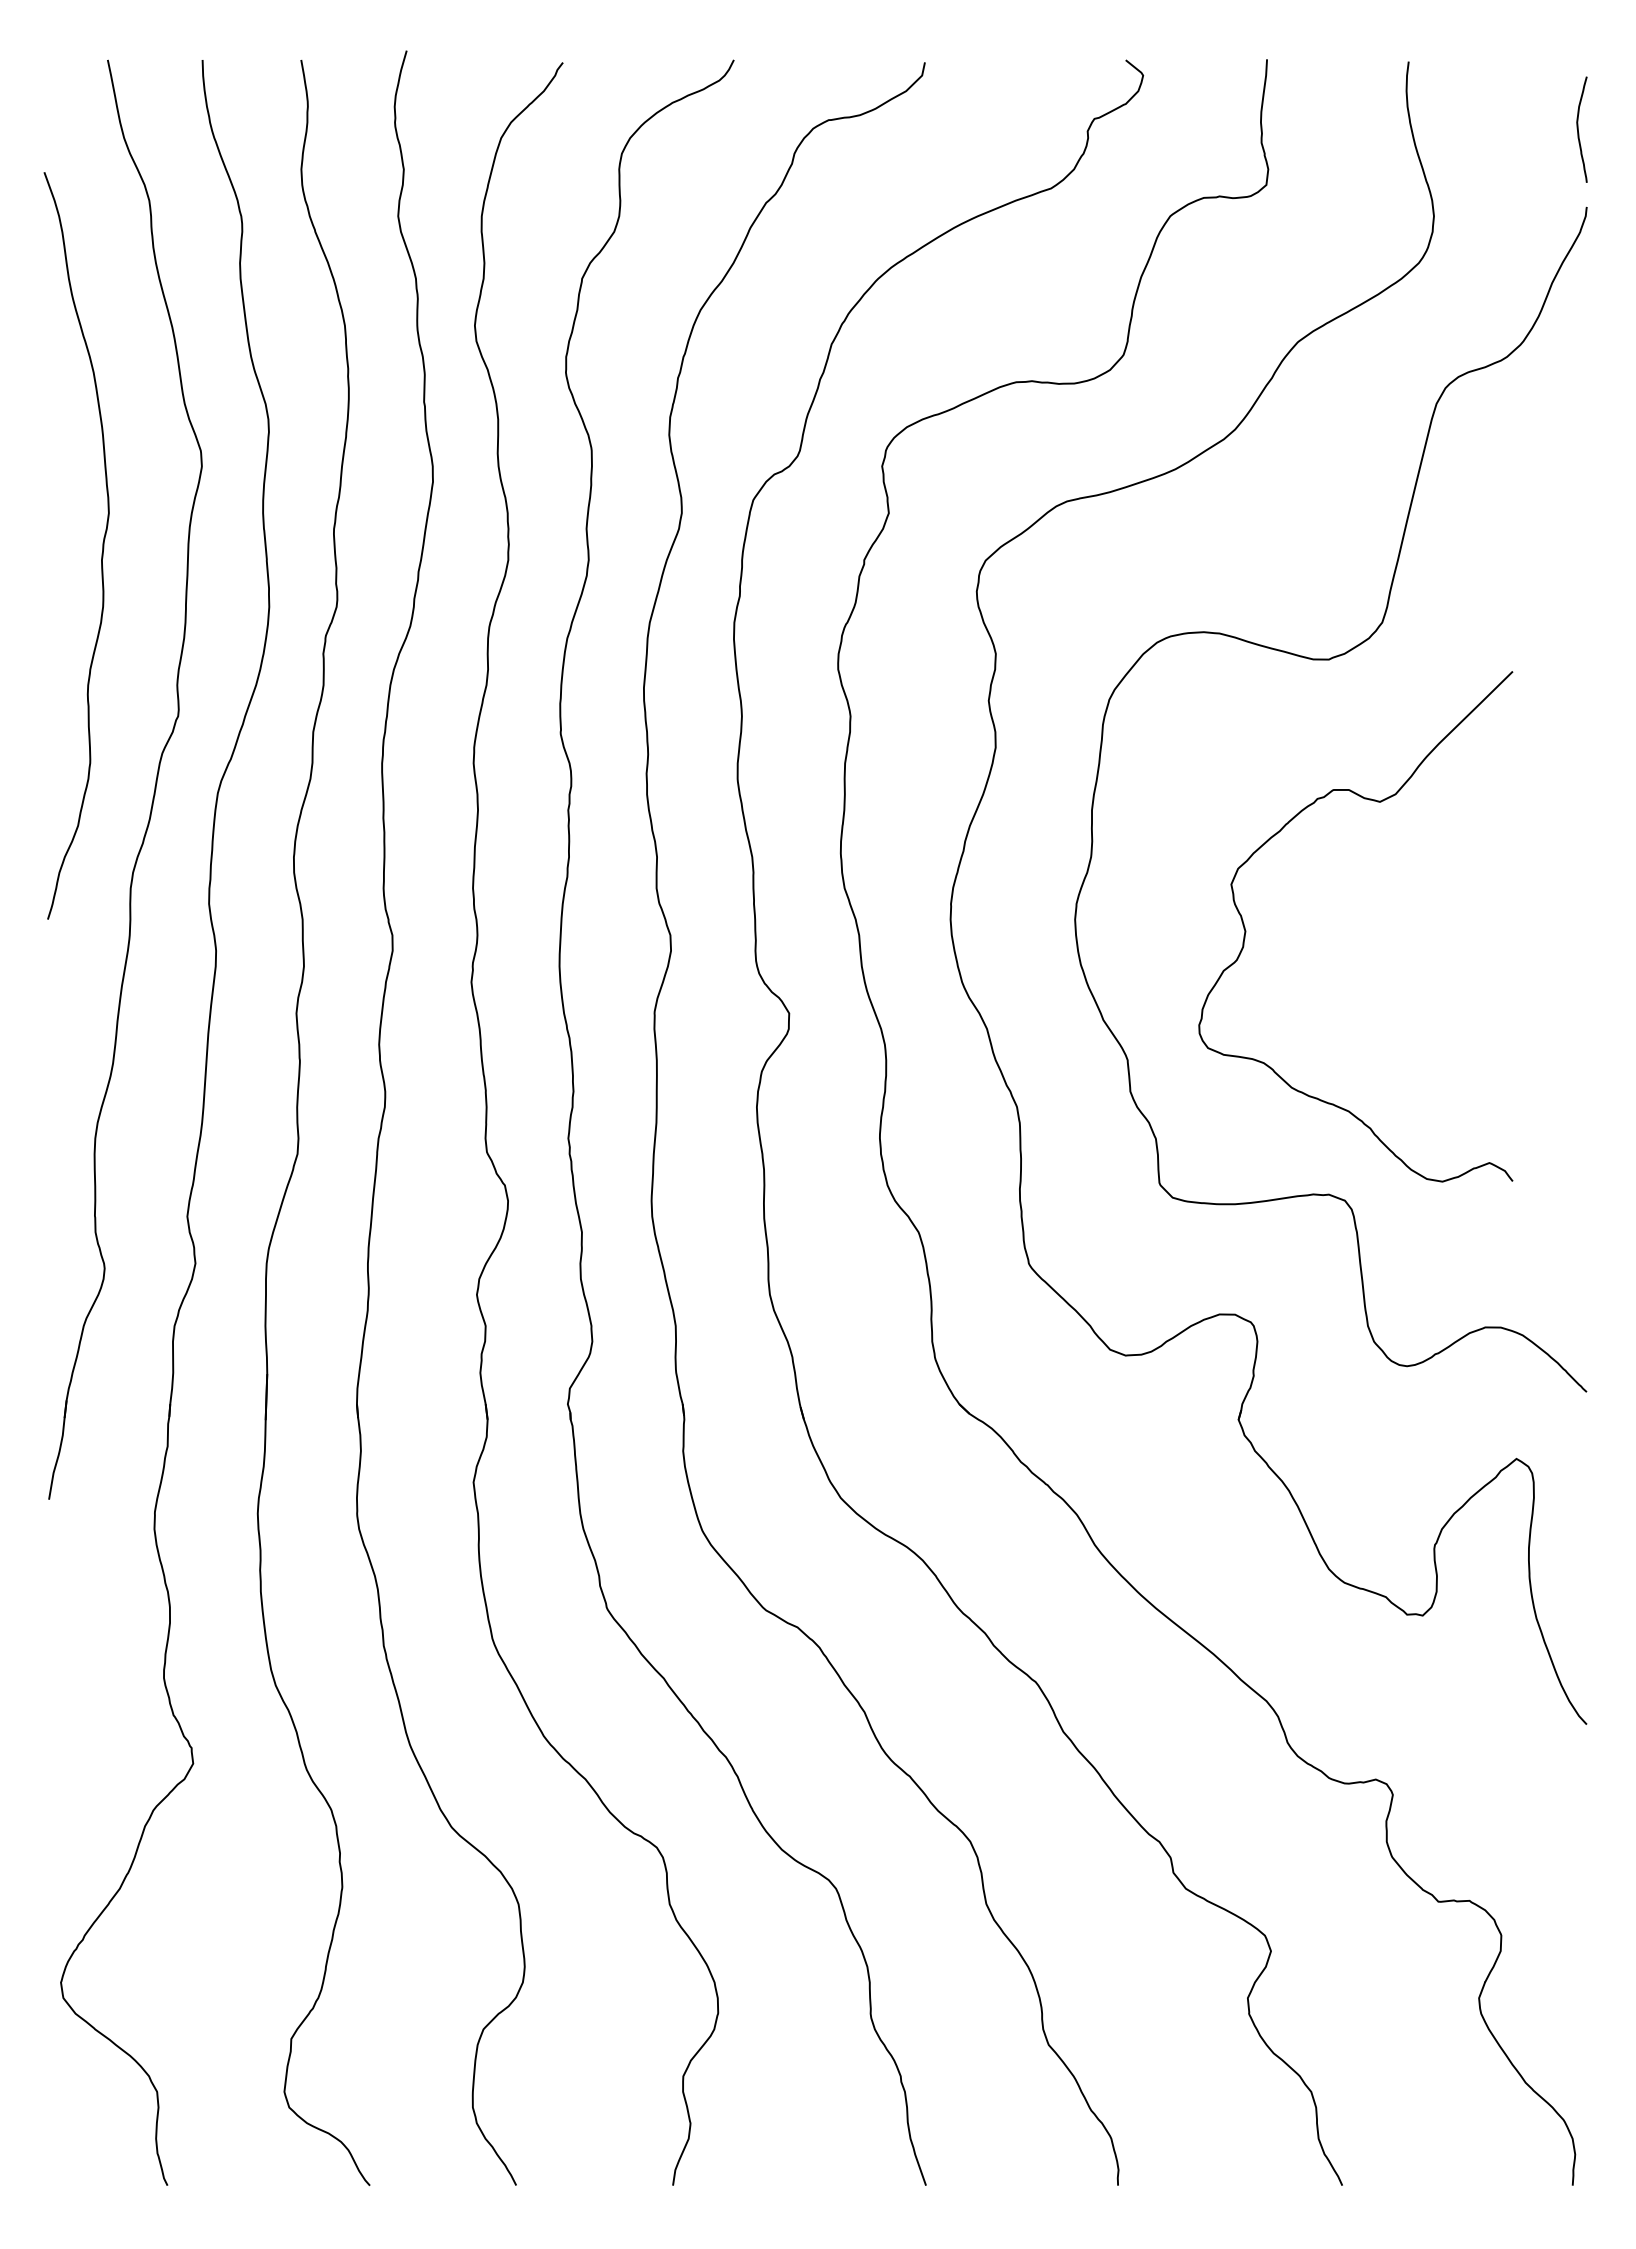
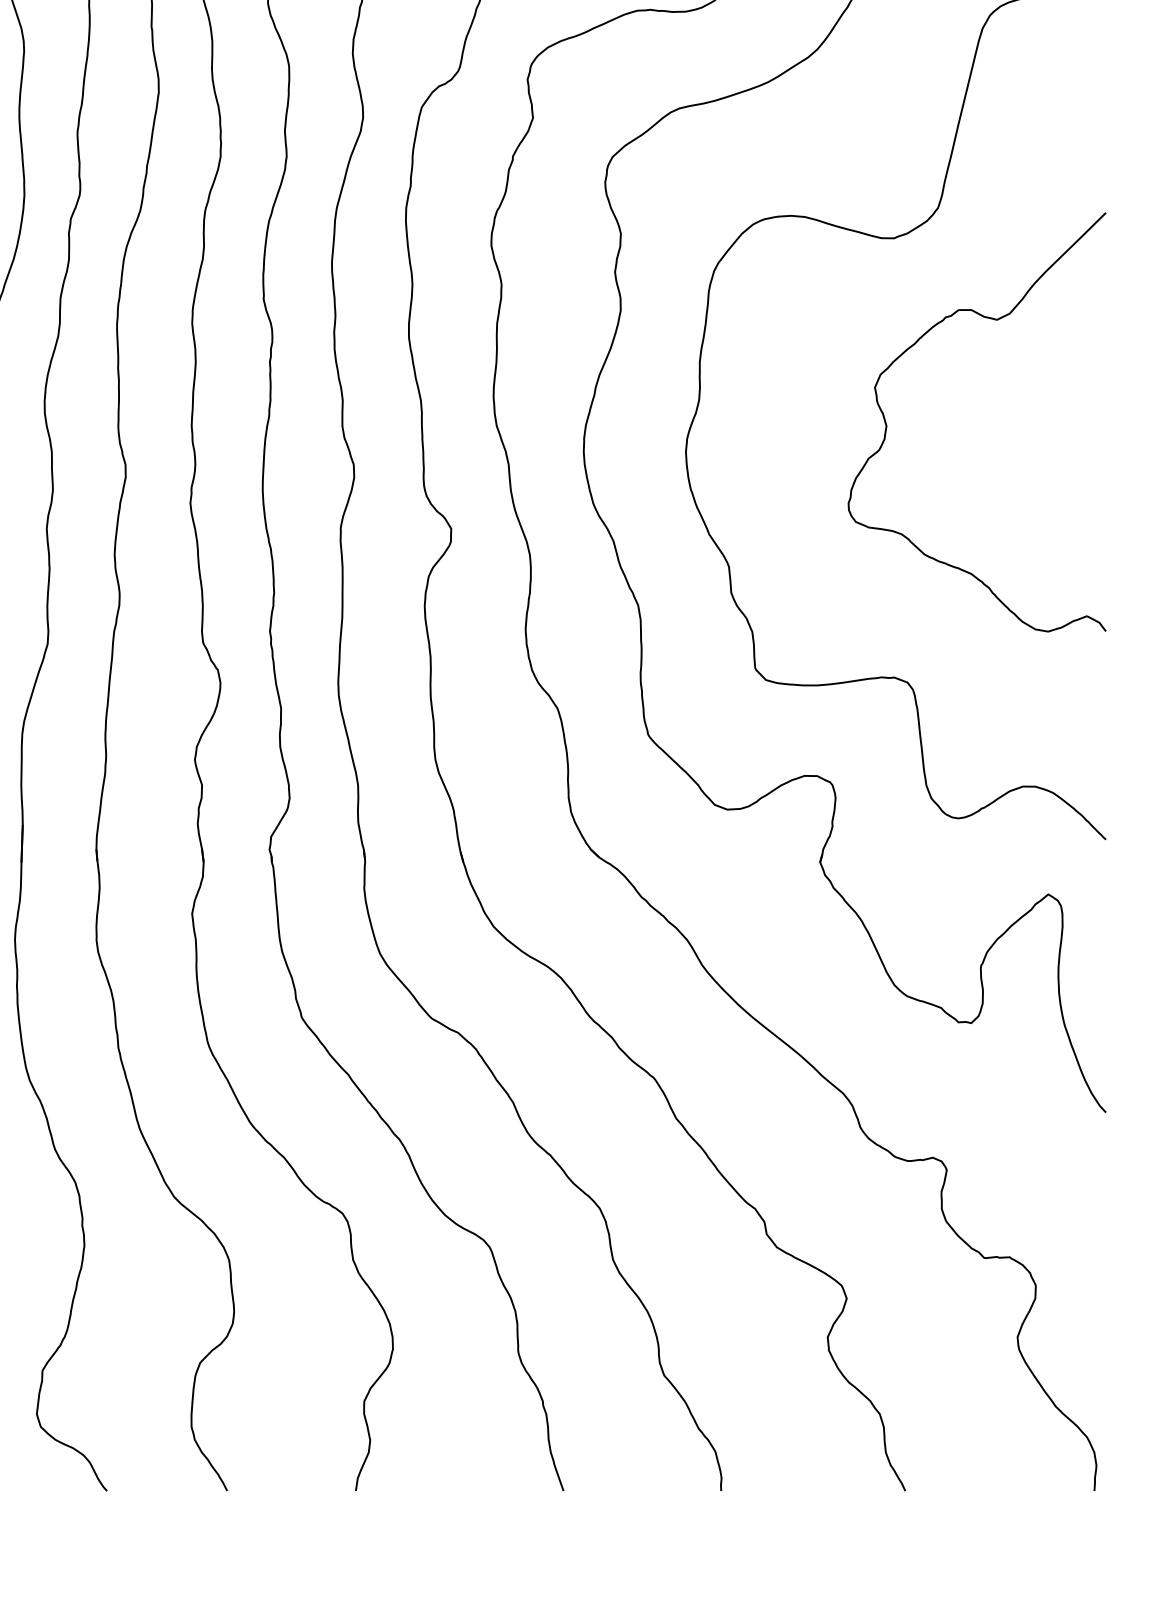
curve: (1246, 930) -> (887, 425), moved

